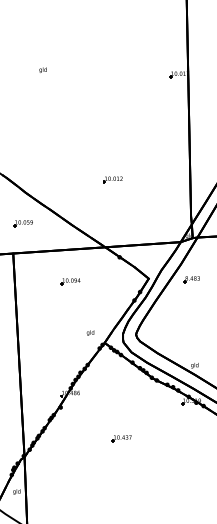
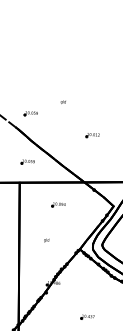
text: (42, 69) -> (63, 101), moved
part: (22, 154) -> (30, 113), added
text: (90, 332) -> (46, 239), moved

